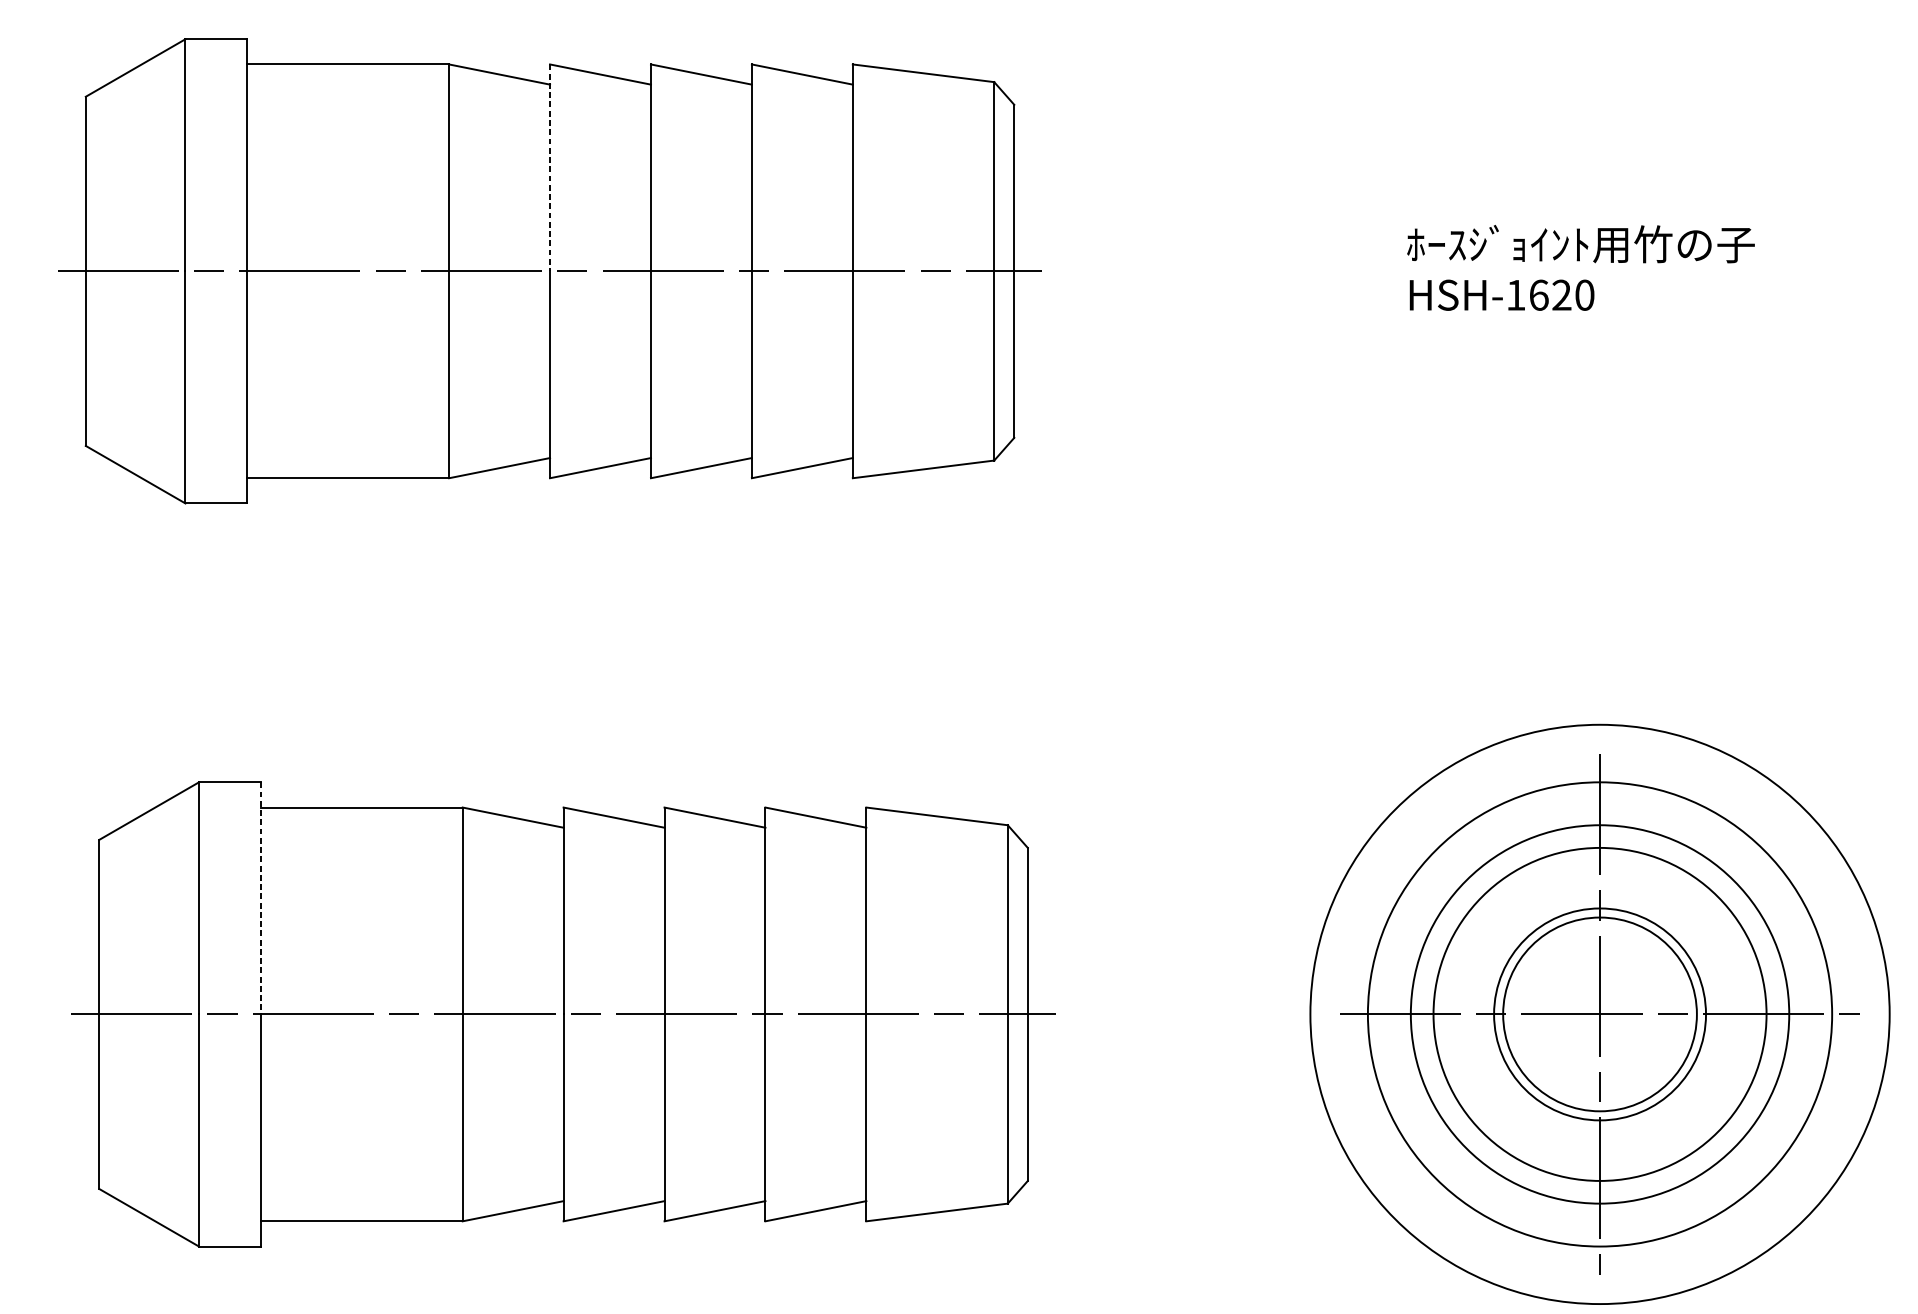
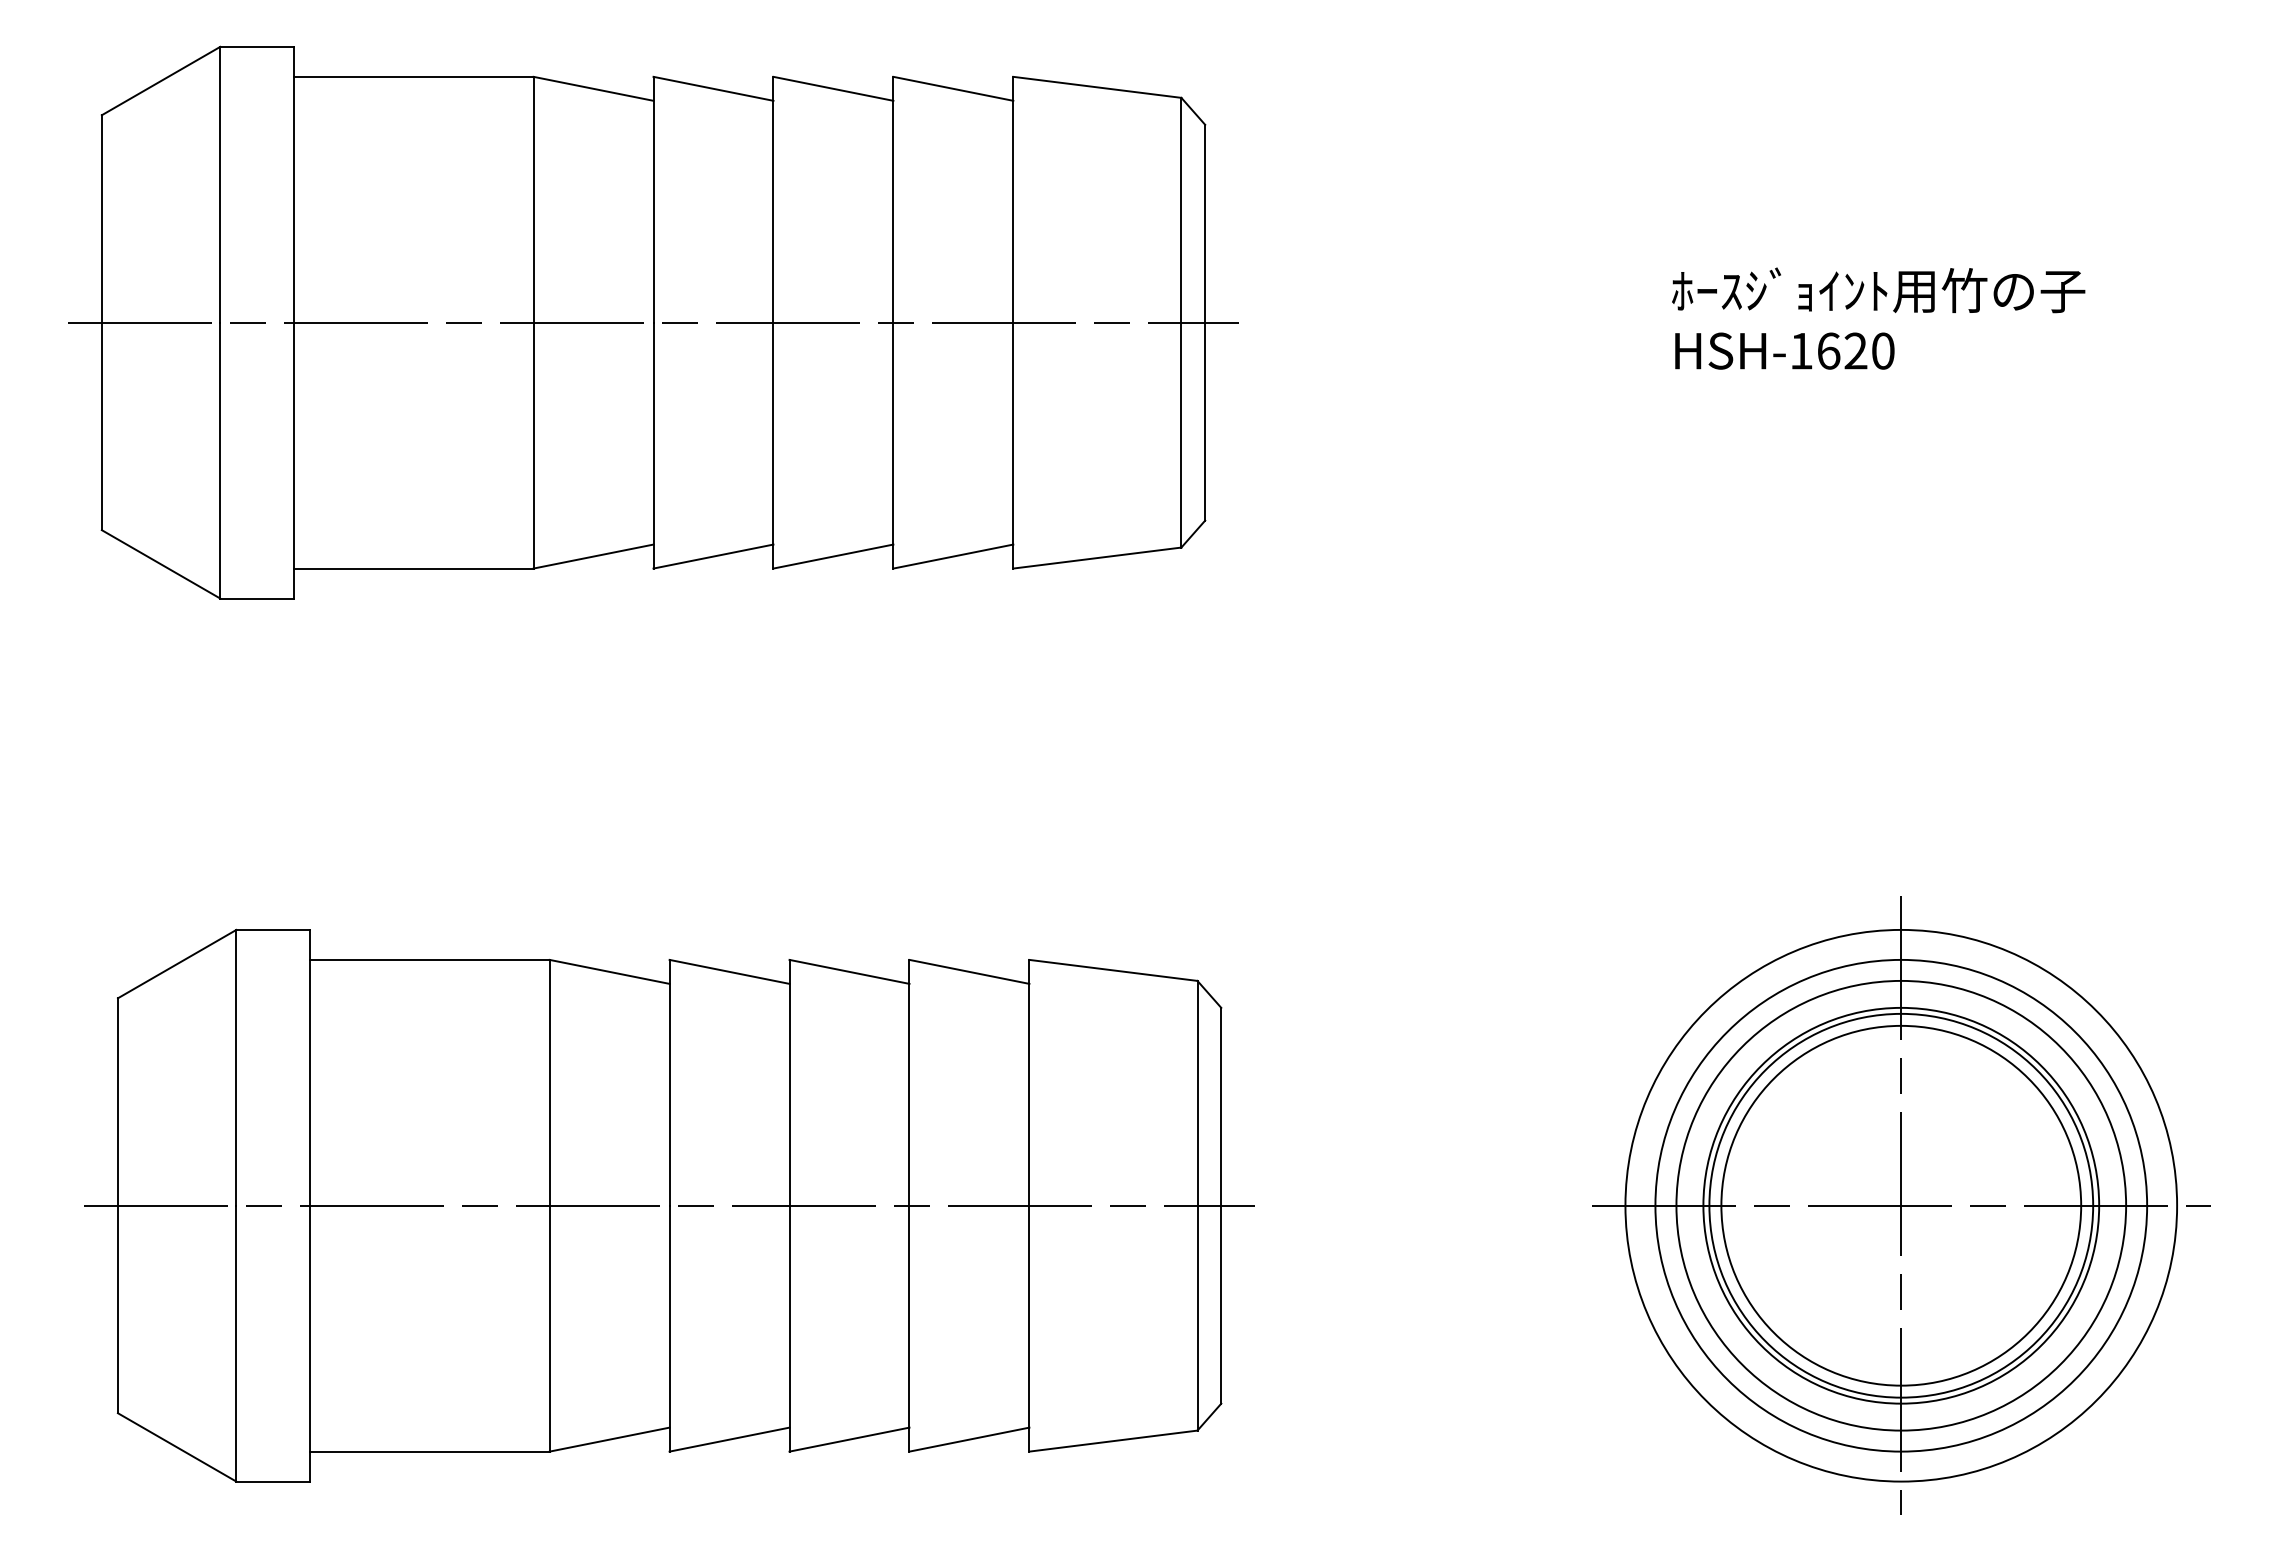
line: (550, 167) -> (653, 199), dashed -> solid
line: (260, 898) -> (309, 1067), dashed -> solid
circle: (1600, 1014) -> (1901, 1205), size x0.71
circle: (1600, 1014) -> (1901, 1205), size x1.43
circle: (1600, 1014) -> (1901, 1205), size x1.67

